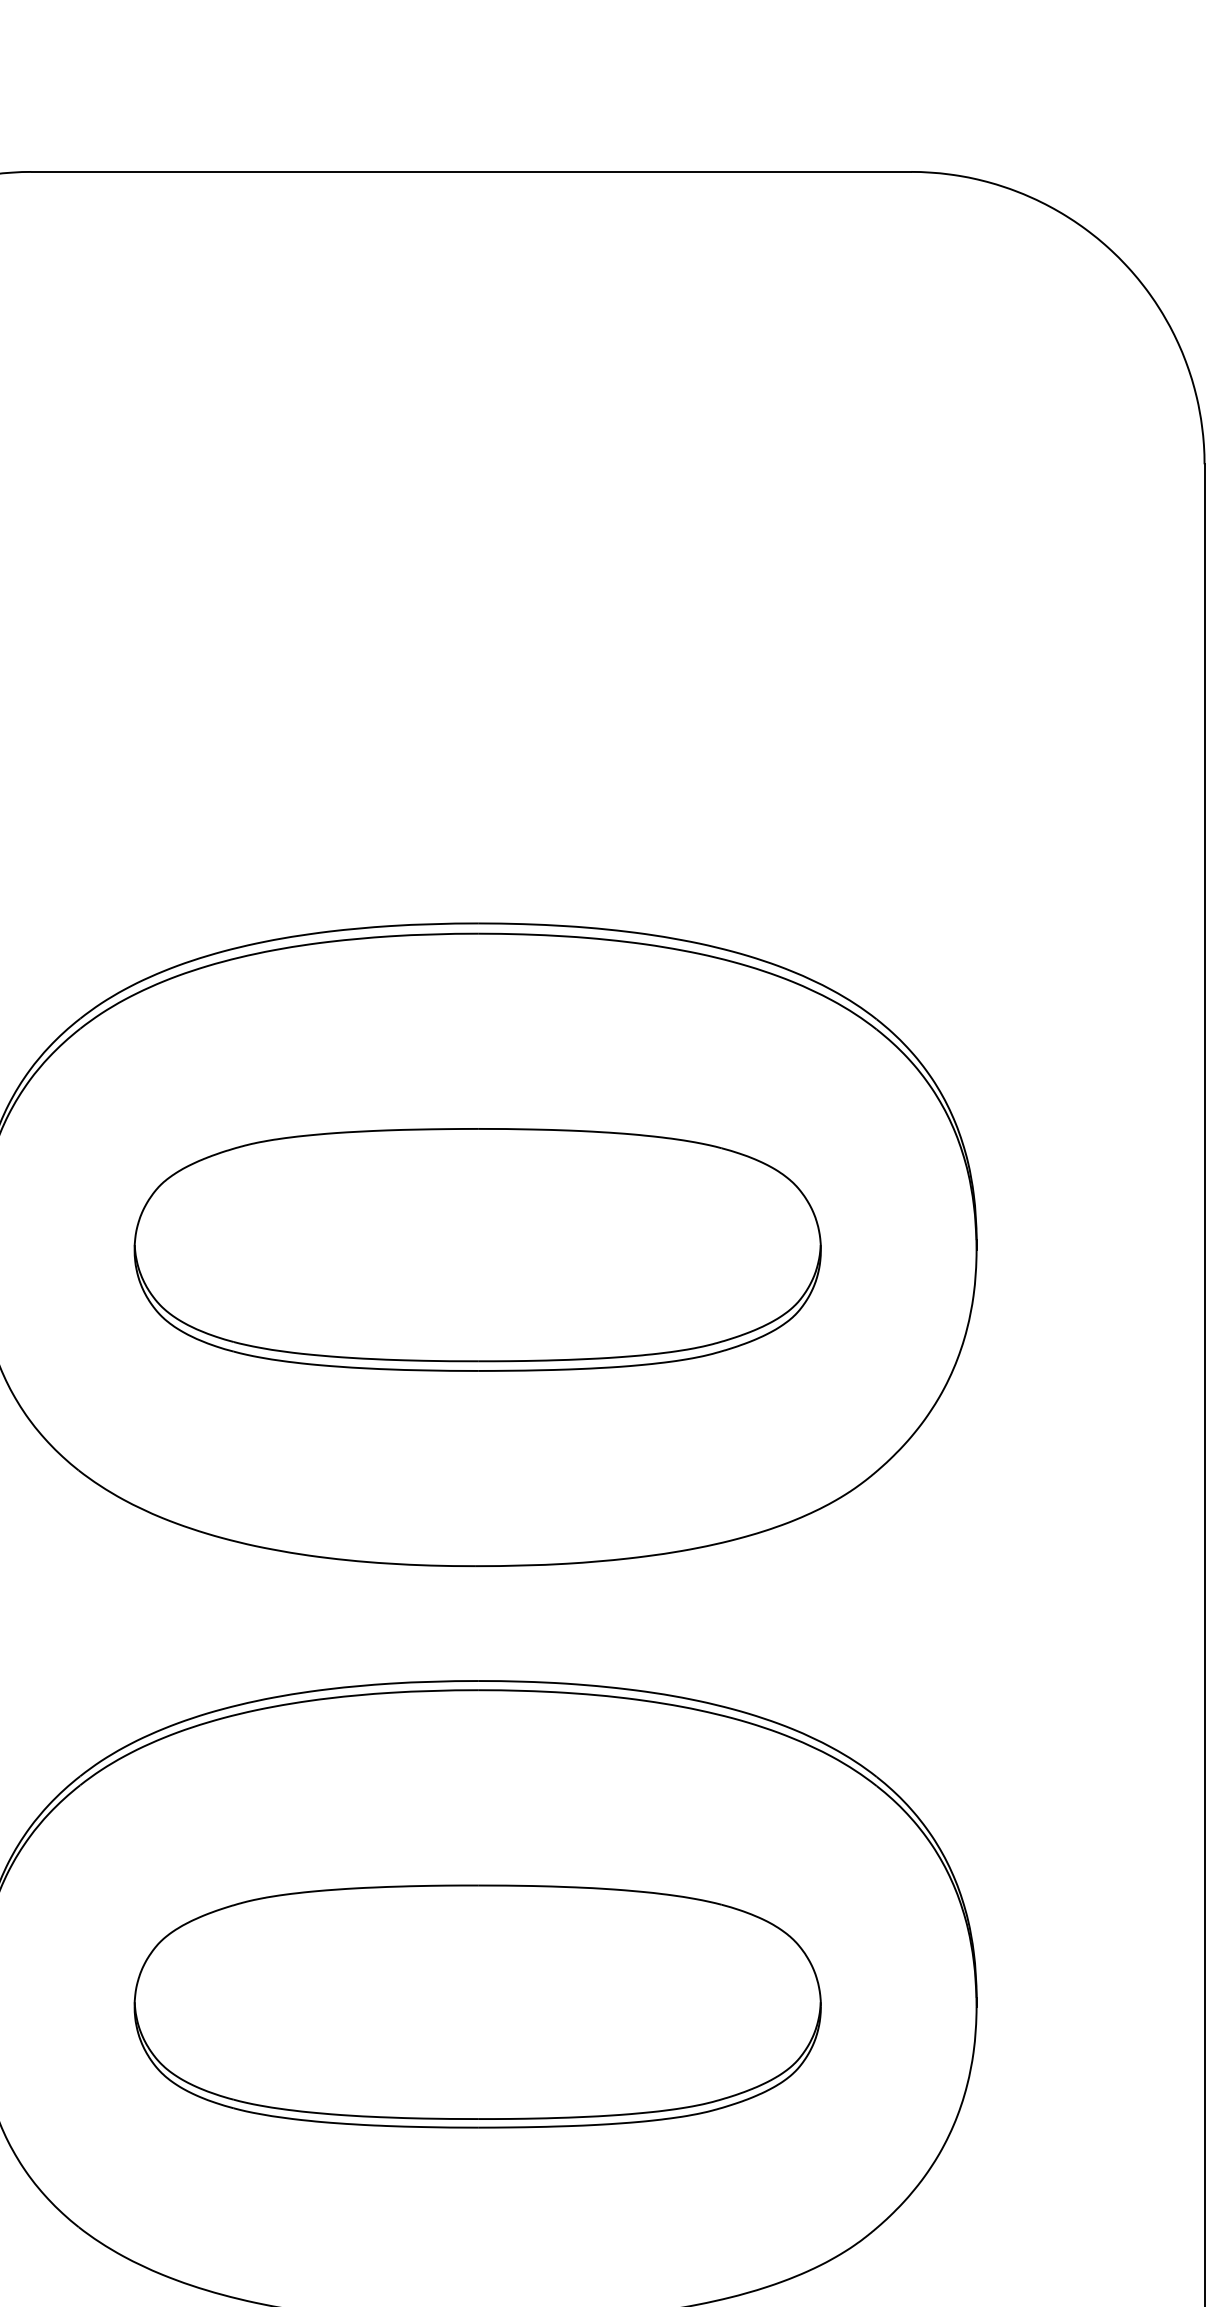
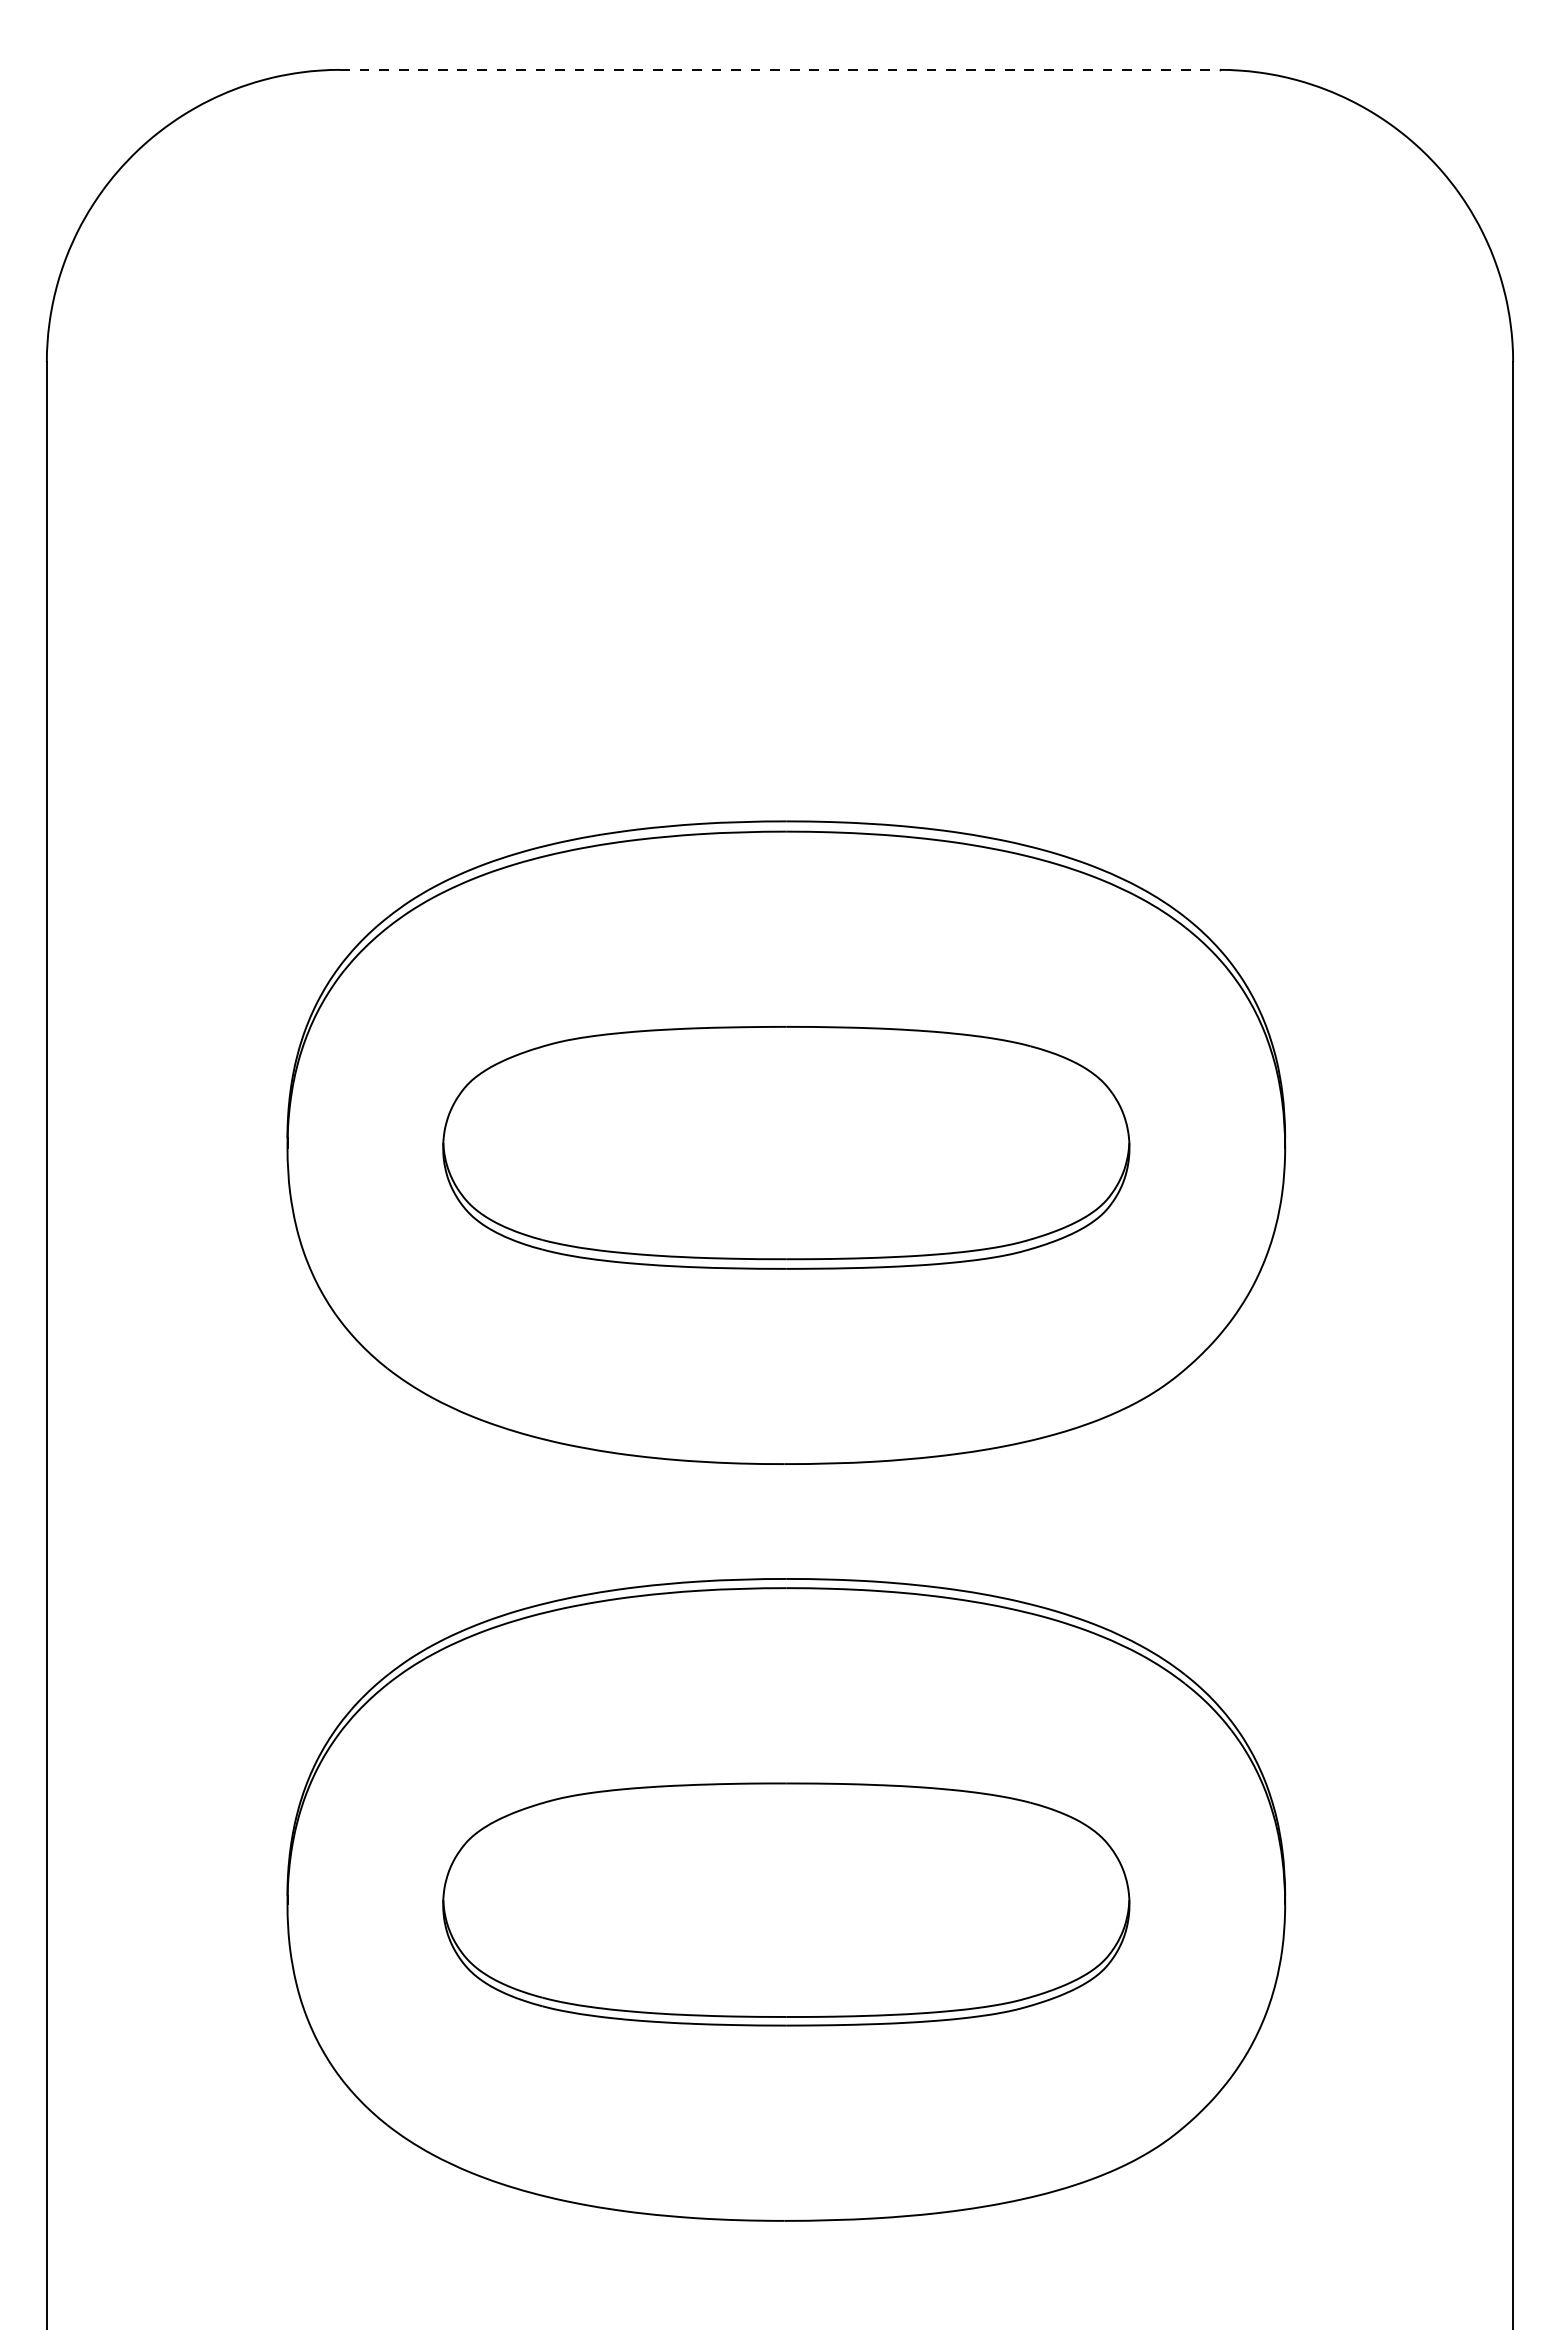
line: (470, 171) -> (779, 69), solid -> dashed

